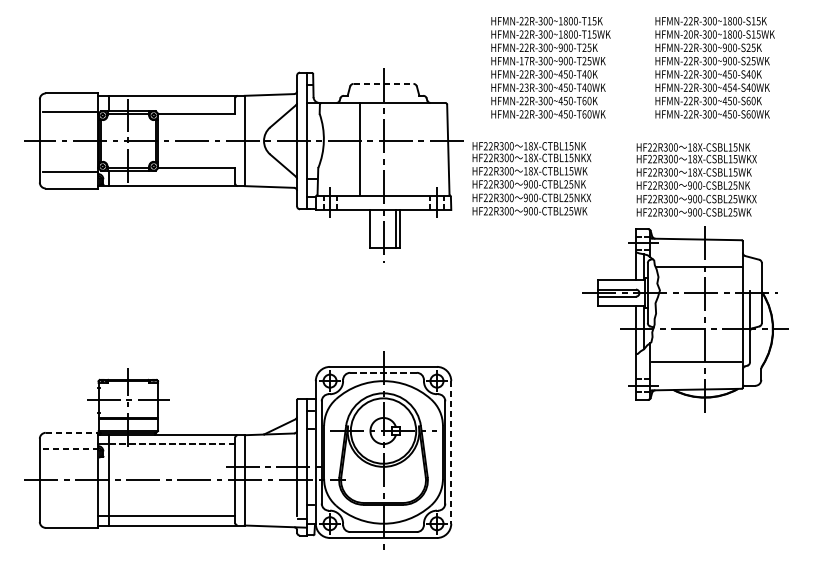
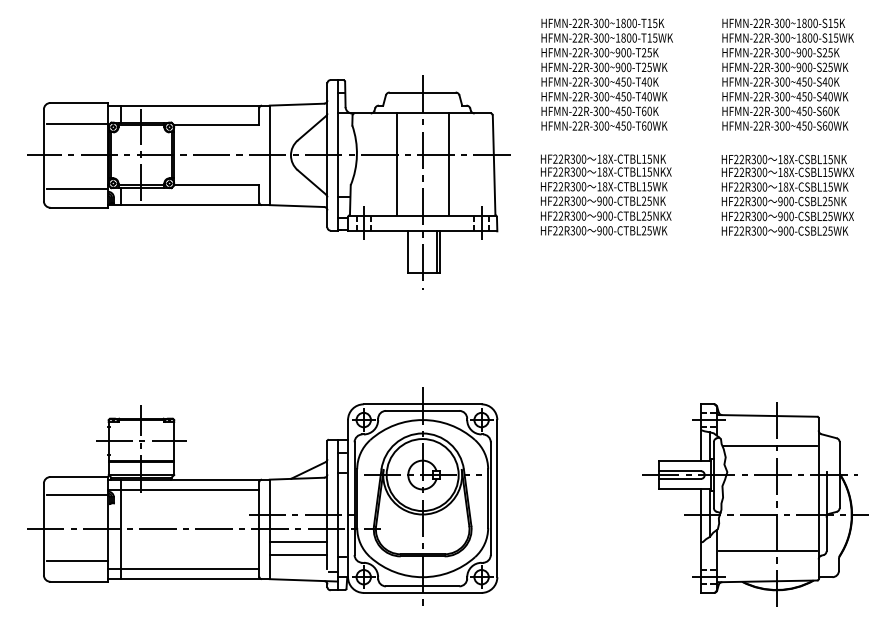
text: (690, 34) -> (761, 37), HFMN-20R-300~1800-S15WK -> HFMN-22R-300~1800-S15WK
text: (524, 60) -> (577, 66), HFMN-17R-300~900-T25WK -> HFMN-22R-300~900-T25WK
line: (383, 83) -> (422, 92), dashed -> solid
text: (734, 87) -> (809, 96), HFMN-22R-300~454-S40WK -> HFMN-22R-300~450-S40WK
text: (526, 88) -> (580, 97), HFMN-23R-300~450-T40WK -> HFMN-22R-300~450-T40WK
line: (406, 148) -> (448, 163), added
text: (532, 178) -> (606, 194), moved
text: (696, 179) -> (787, 194), moved
part: (685, 319) -> (755, 504), moved
line: (383, 372) -> (422, 410), dashed -> solid
line: (72, 433) -> (79, 477), dashed -> solid
line: (172, 444) -> (190, 489), dashed -> solid
line: (71, 449) -> (78, 495), dashed -> solid
line: (451, 452) -> (497, 498), dashed -> solid
line: (270, 491) -> (298, 541), added
line: (270, 504) -> (298, 555), added
line: (70, 508) -> (77, 560), added

